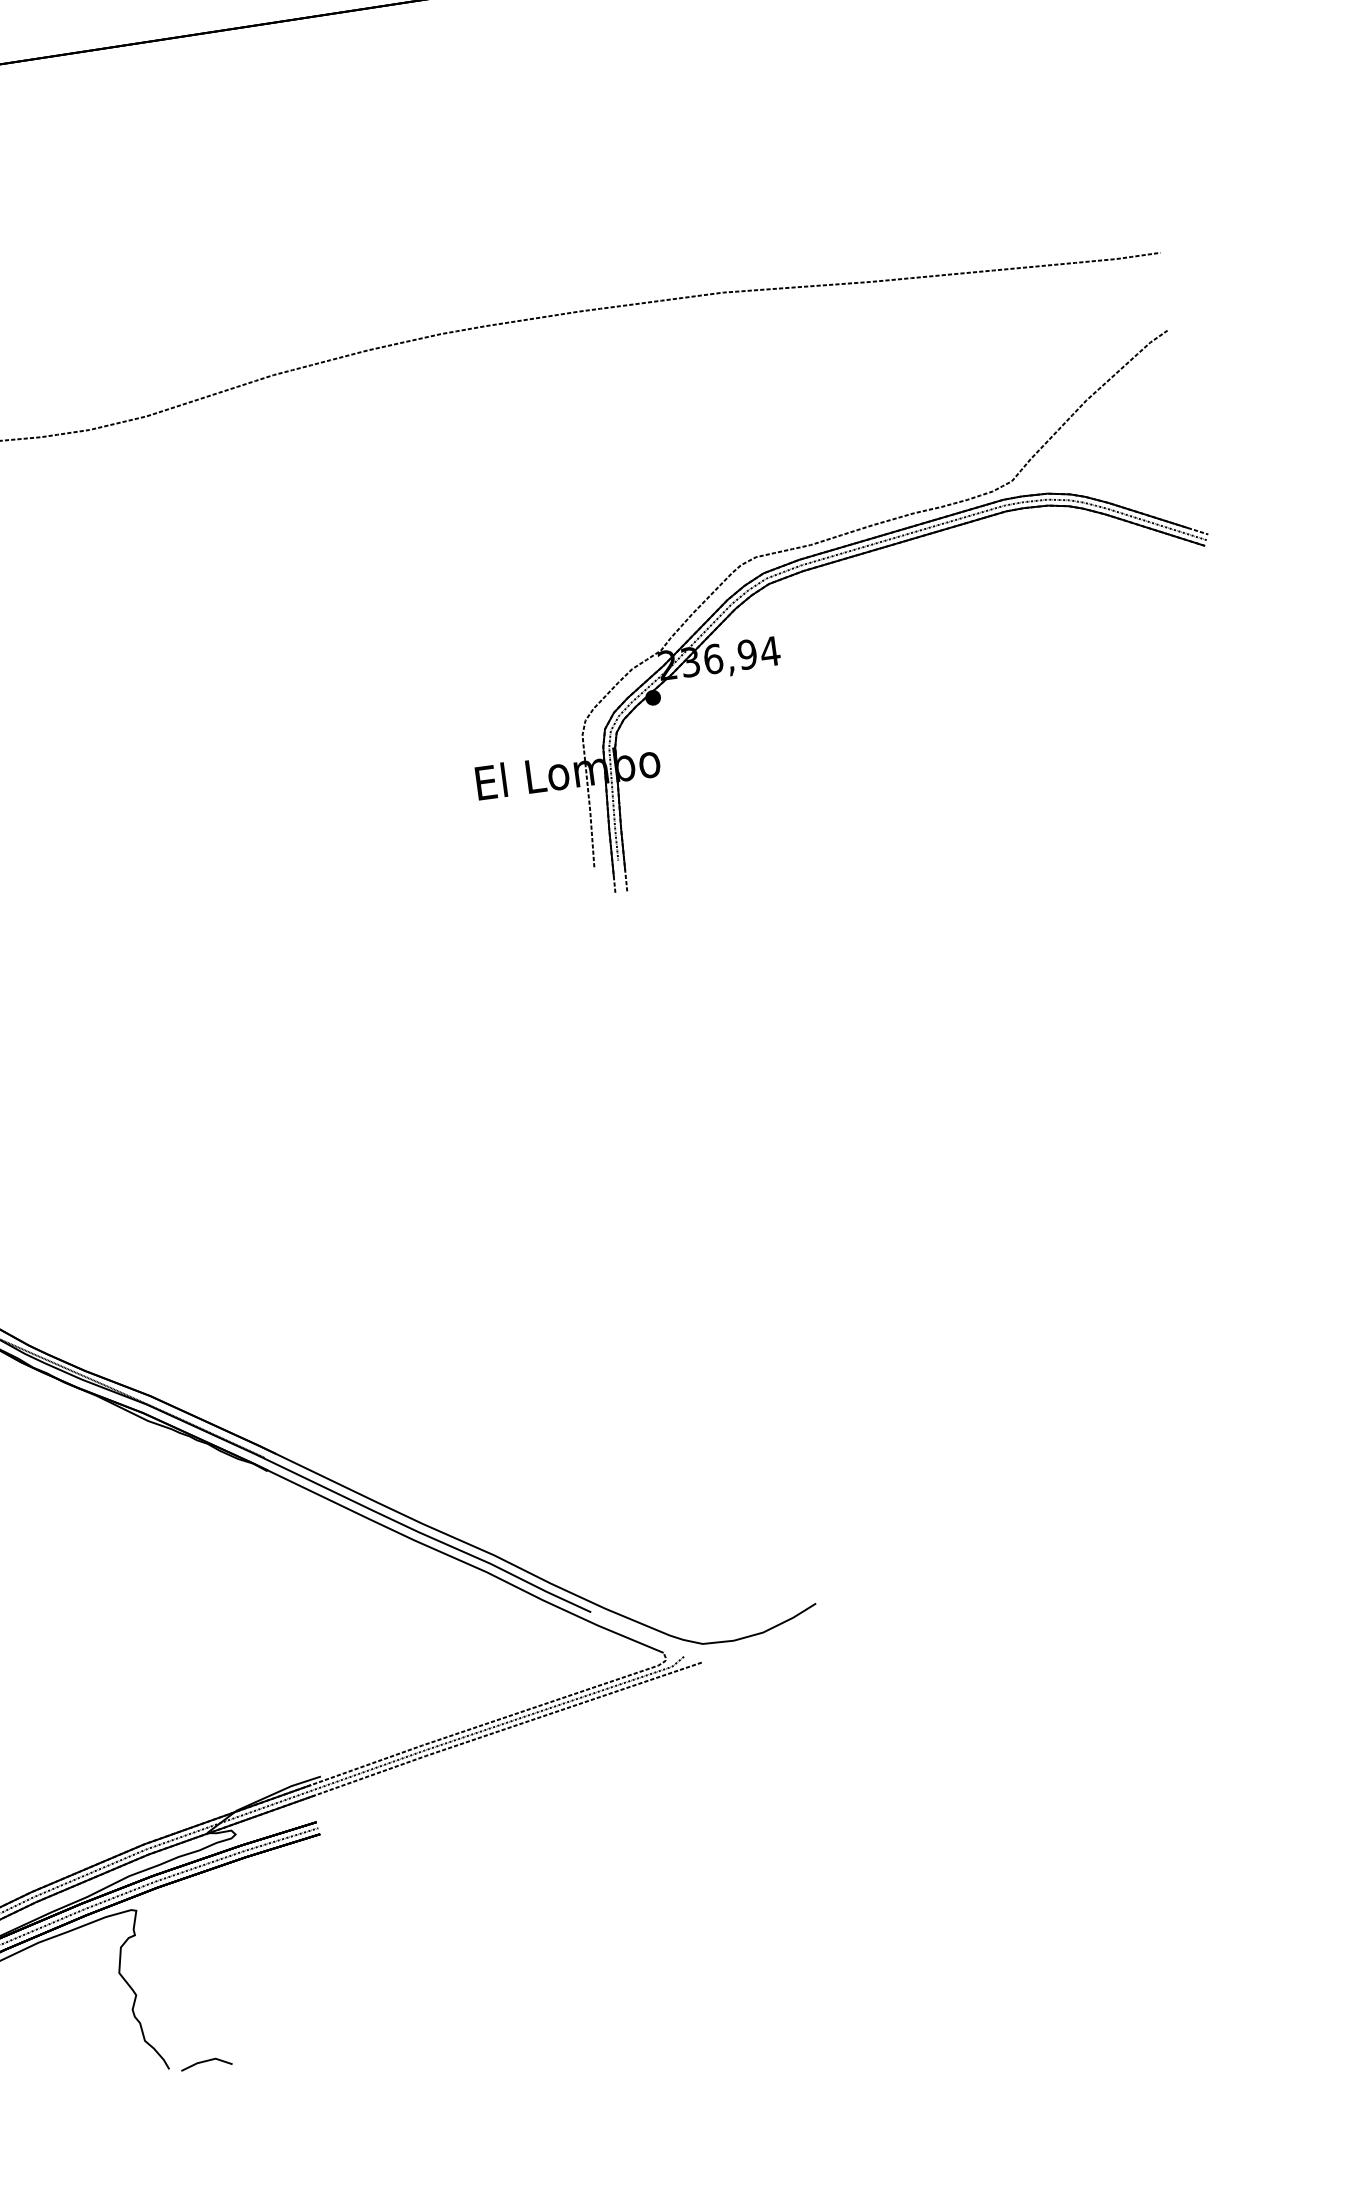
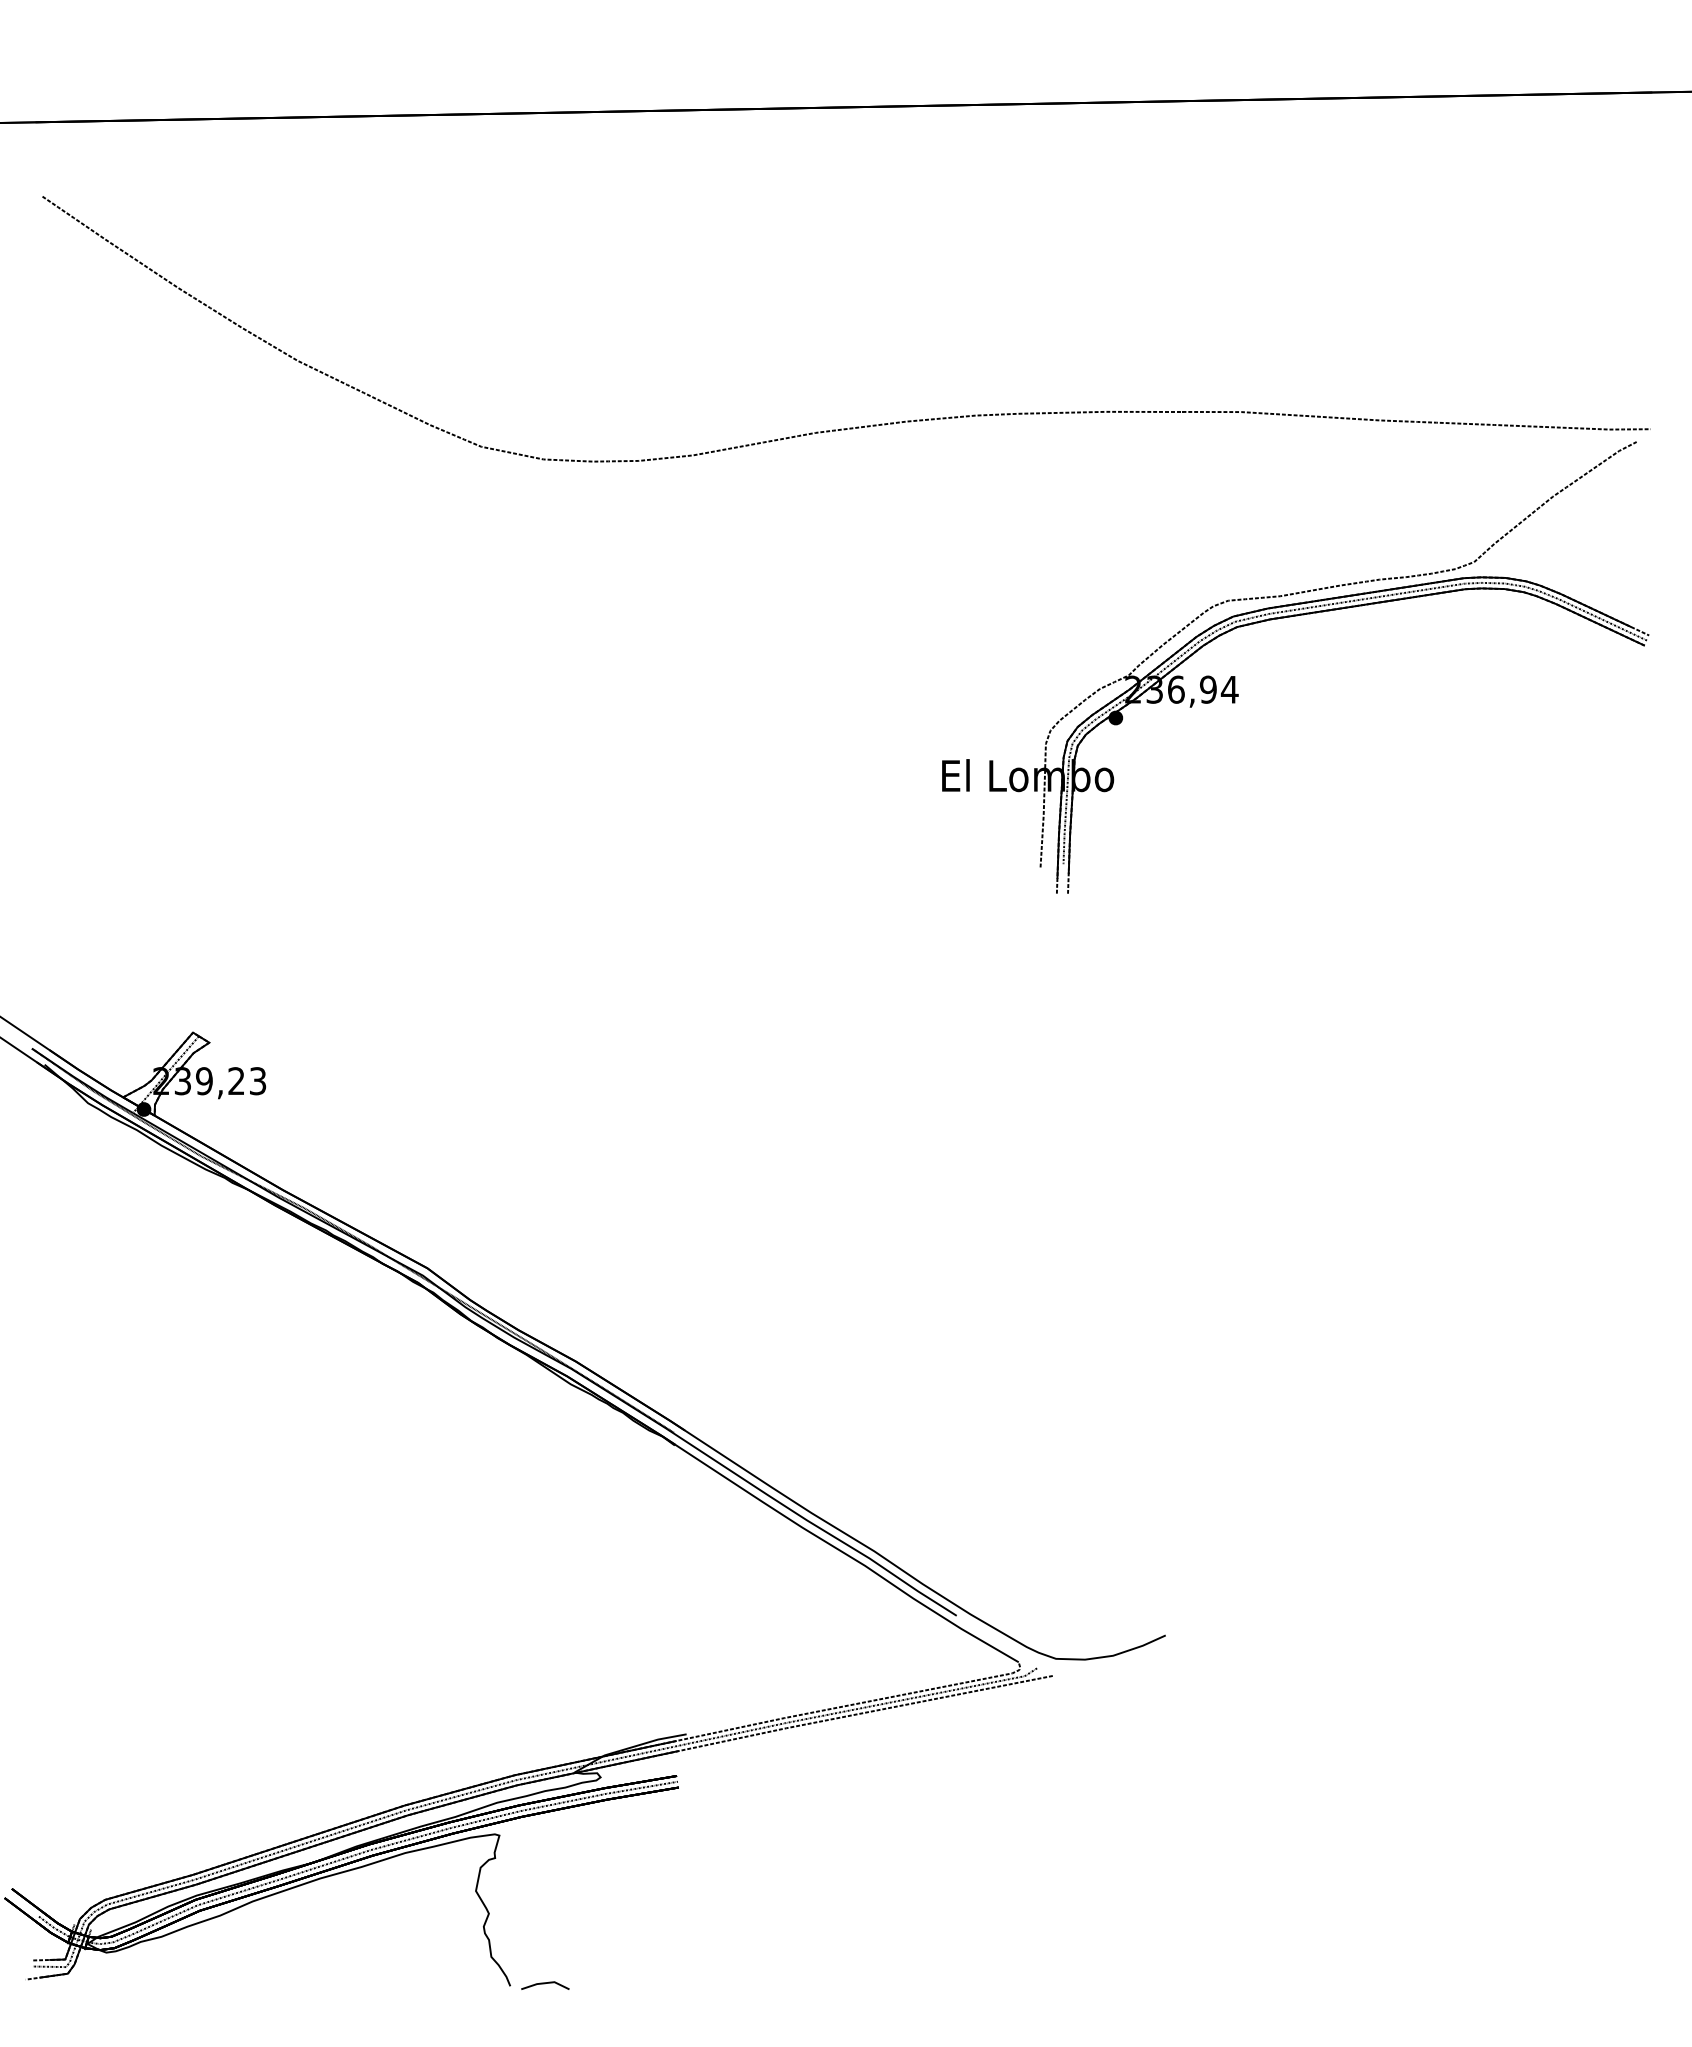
part: (818, 568) -> (1284, 618), moved

